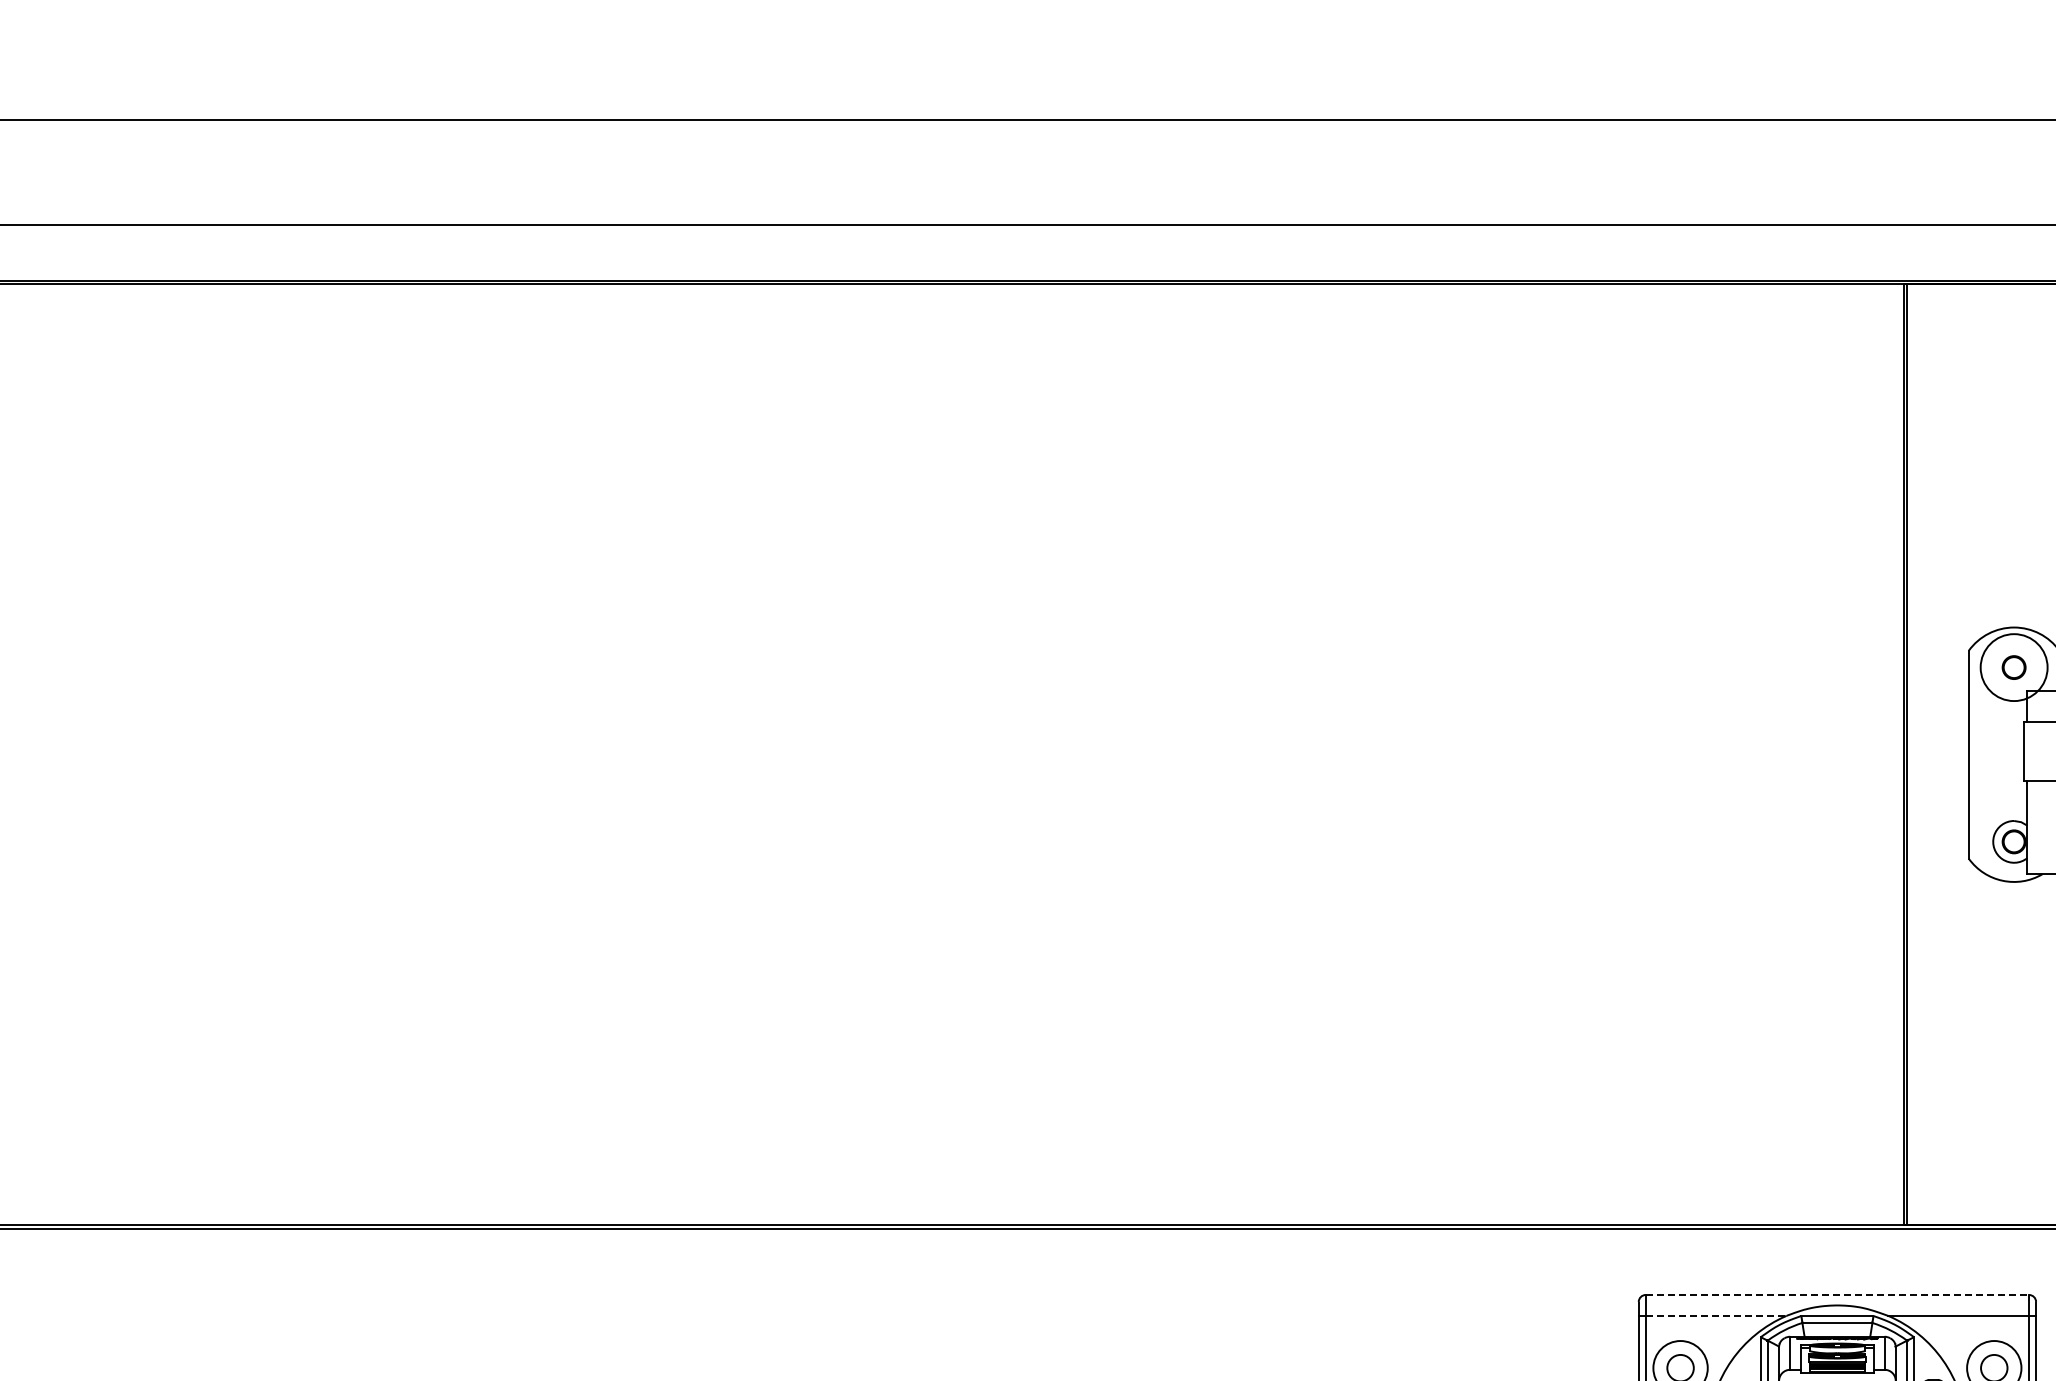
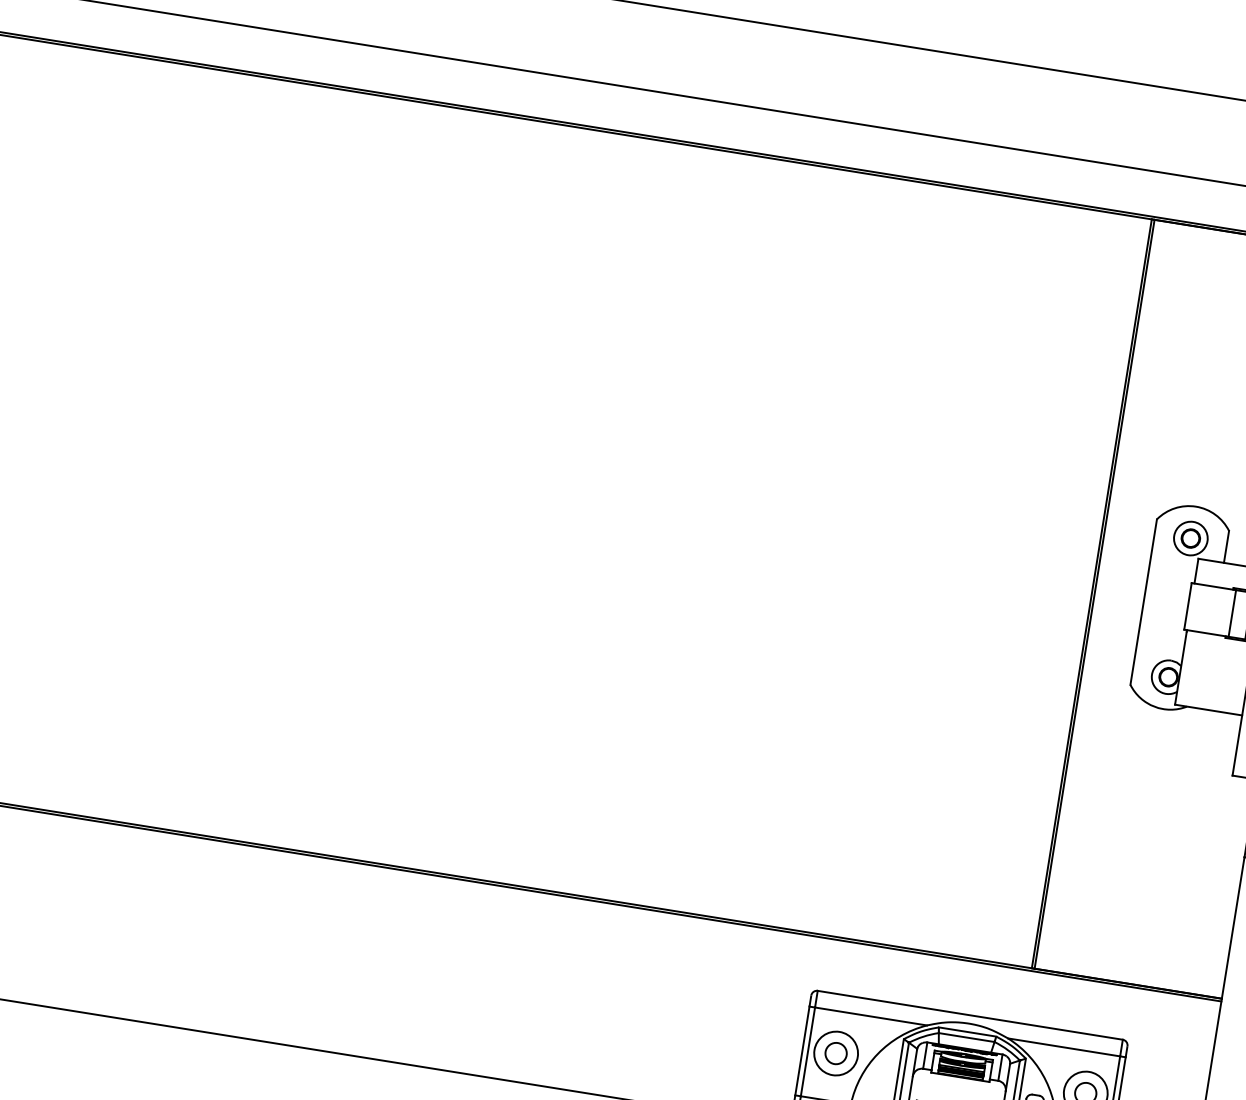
circle: (2014, 667) -> (1191, 538), size x0.62
line: (1837, 1295) -> (970, 1015), dashed -> solid
line: (1716, 1315) -> (871, 1016), dashed -> solid

